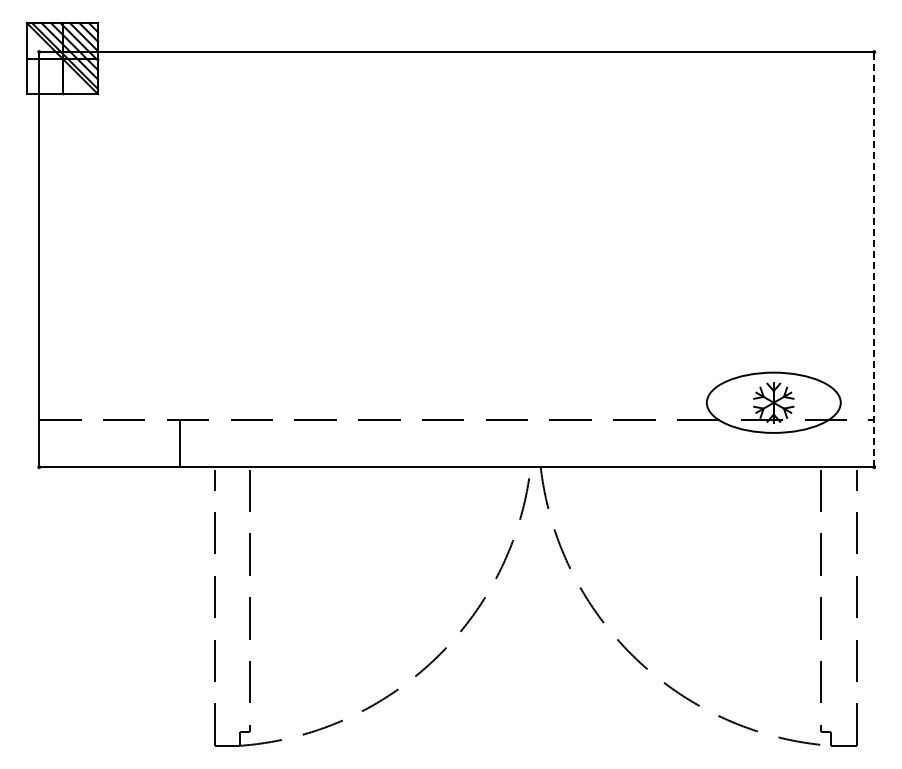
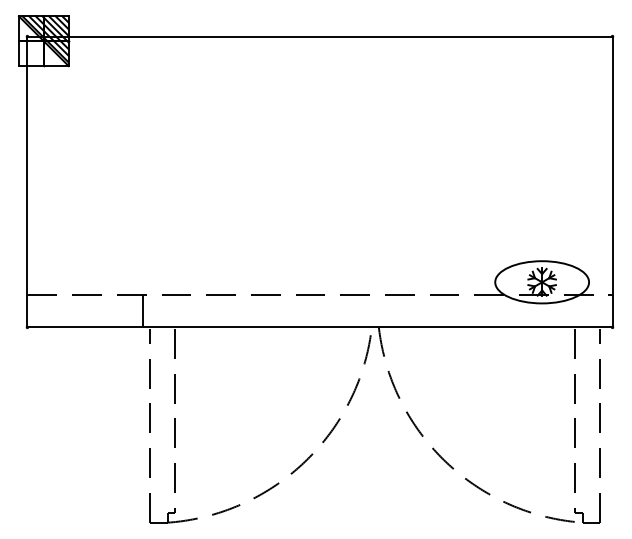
line: (874, 259) -> (612, 181), dashed -> solid
line: (179, 443) -> (143, 310), moved

